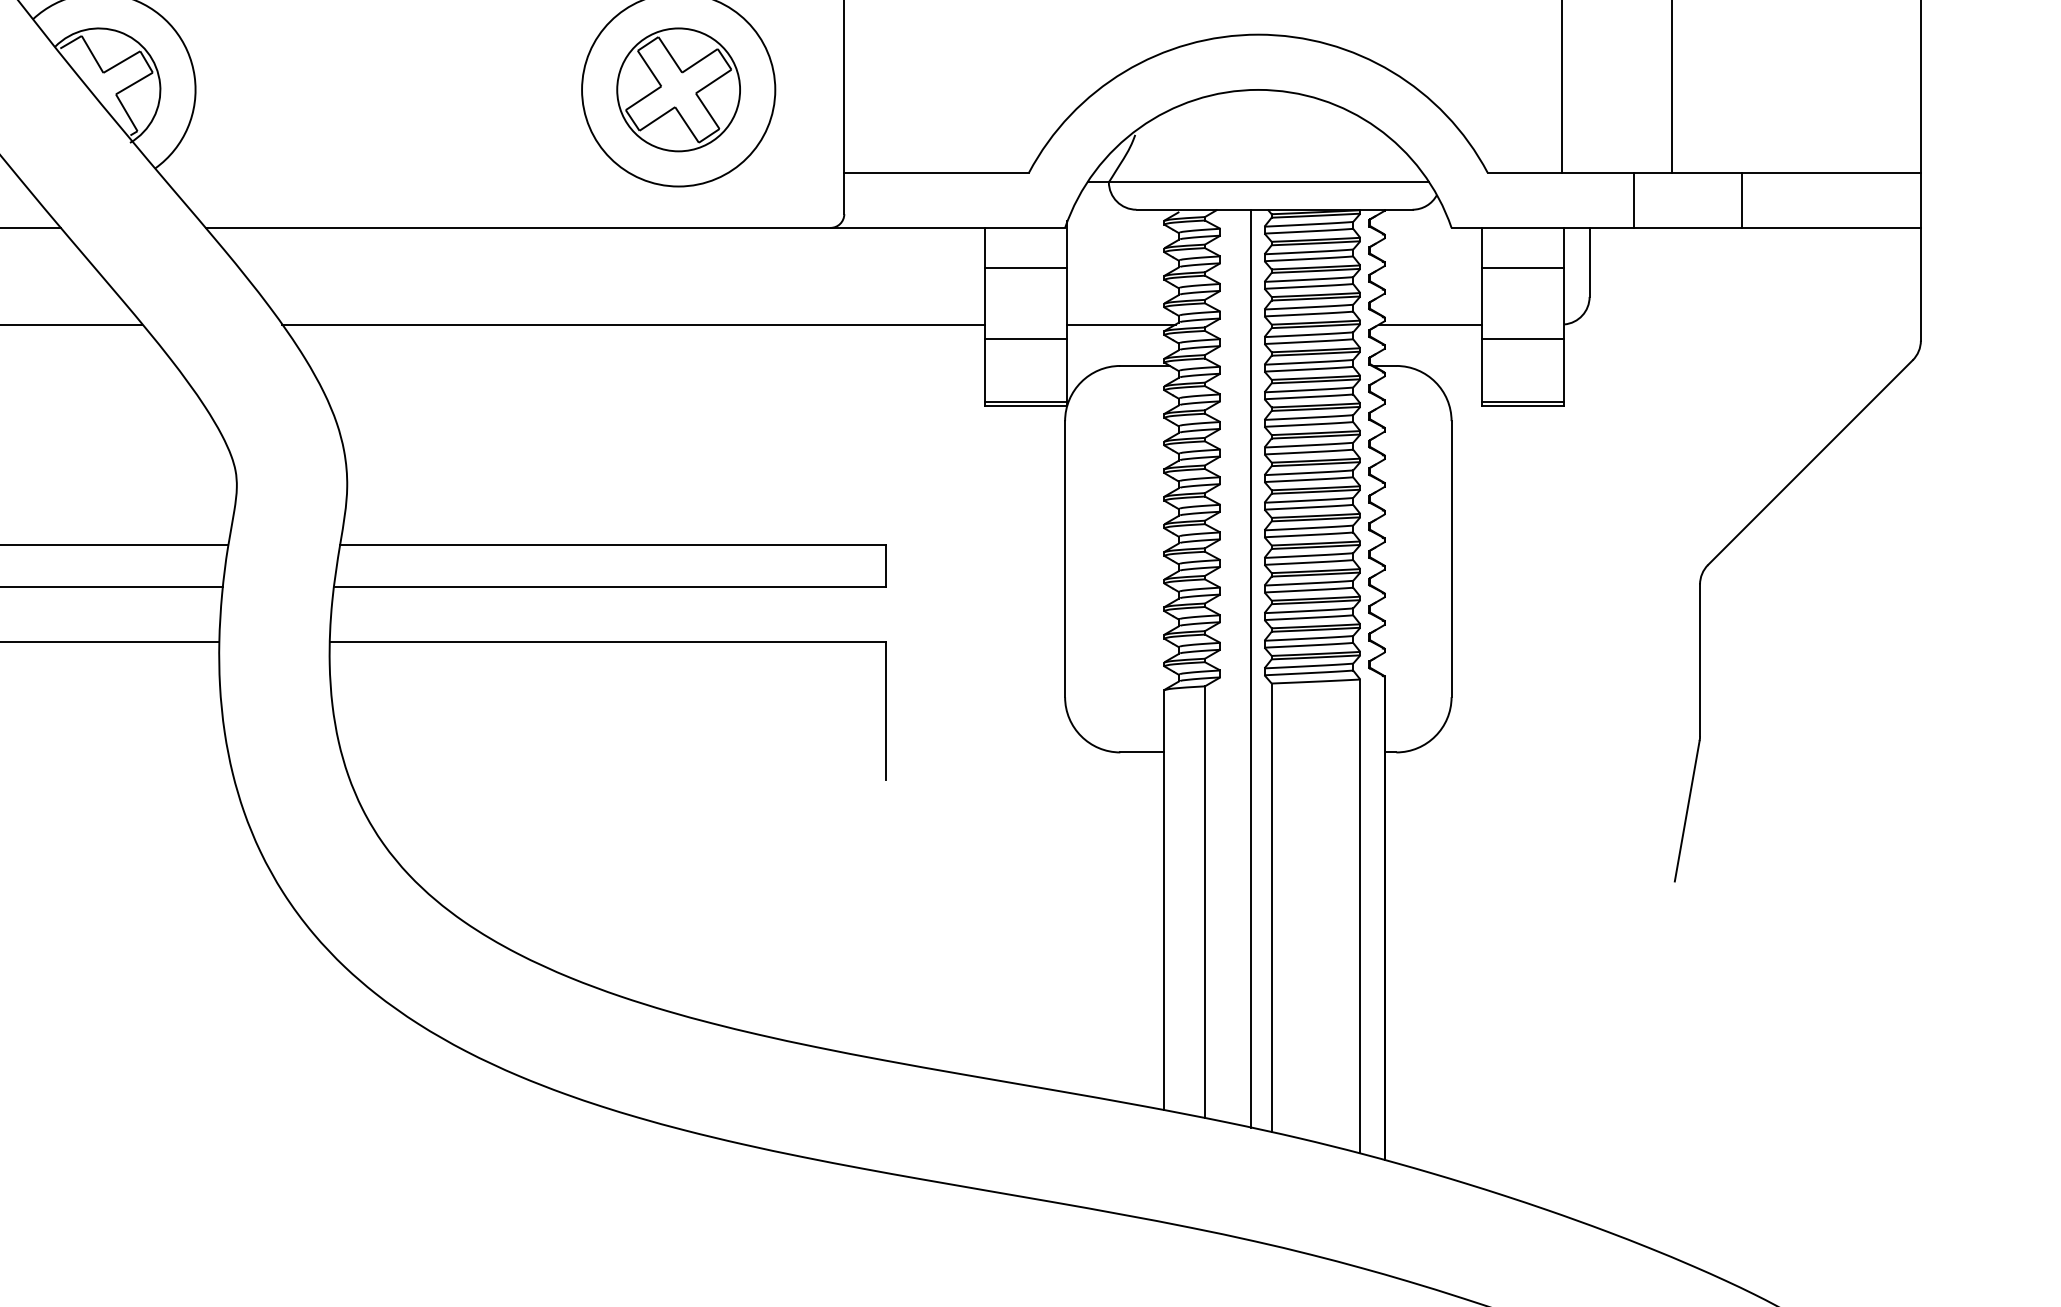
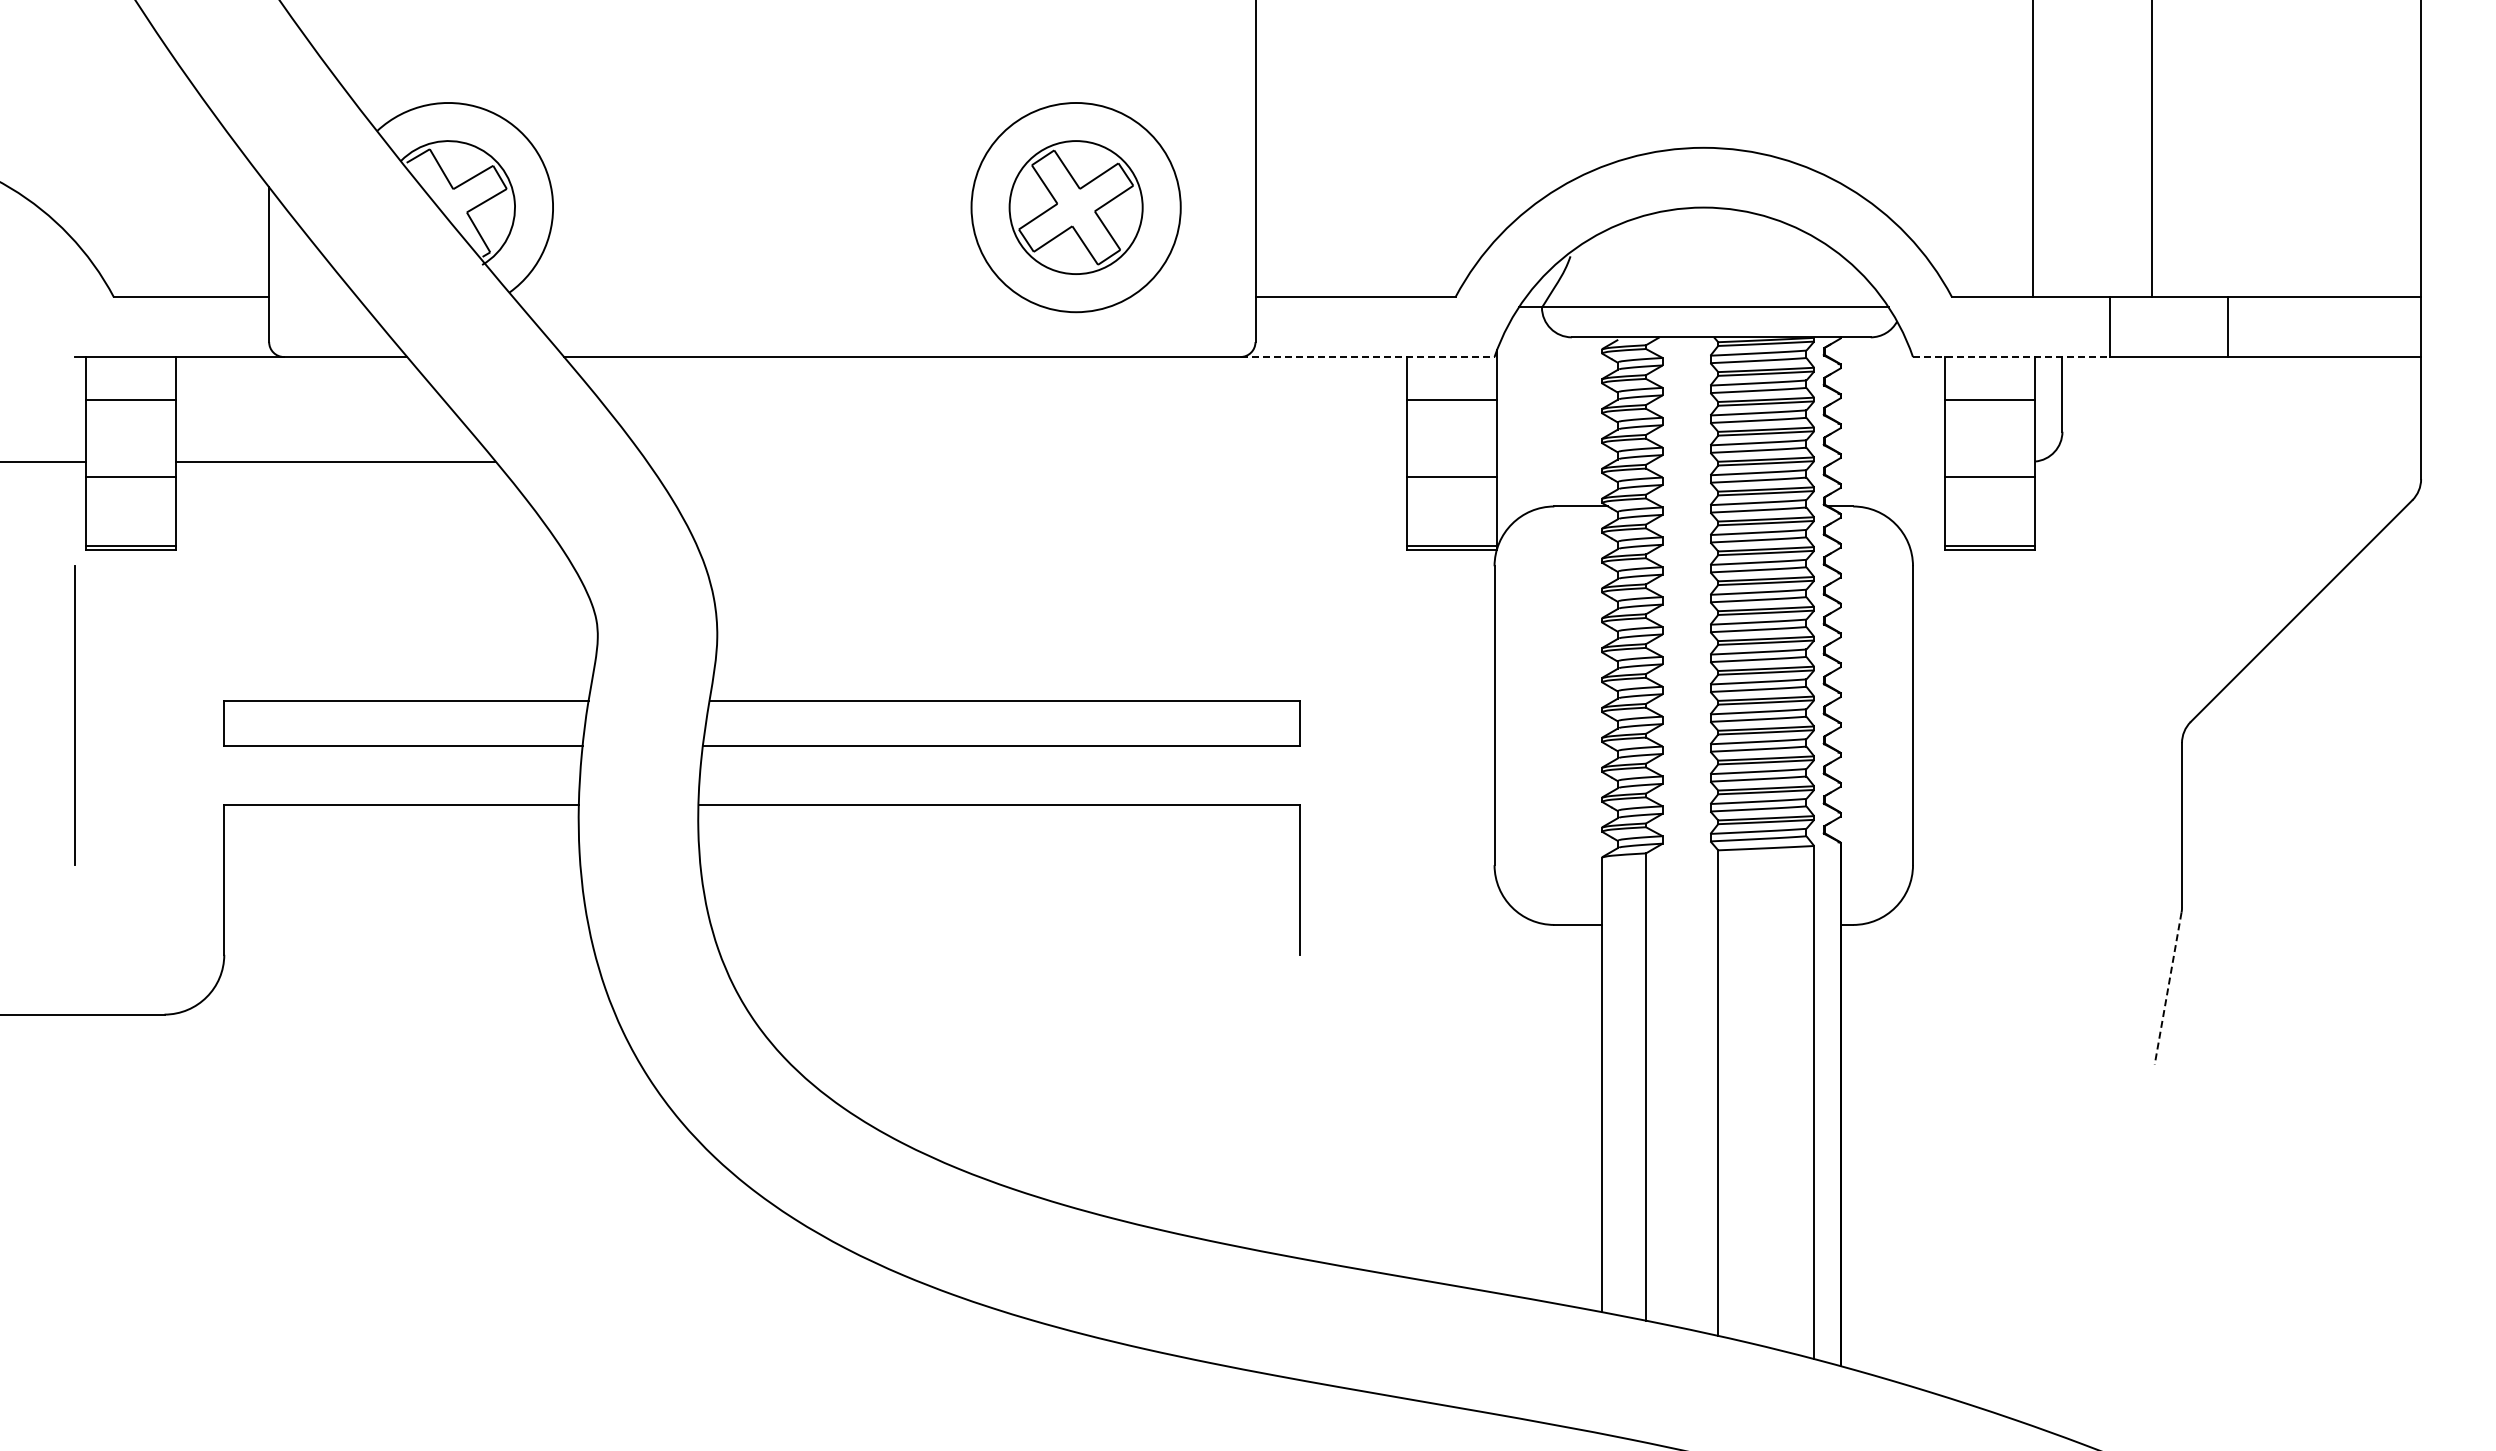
line: (947, 228) -> (1367, 357), solid -> dashed
line: (1542, 228) -> (2011, 357), solid -> dashed
line: (632, 324) -> (1026, 461), removed
line: (1121, 324) -> (1555, 461), removed
line: (1429, 324) -> (1889, 461), removed
line: (1250, 668) -> (1695, 834), removed
line: (1687, 812) -> (2168, 989), solid -> dashed

